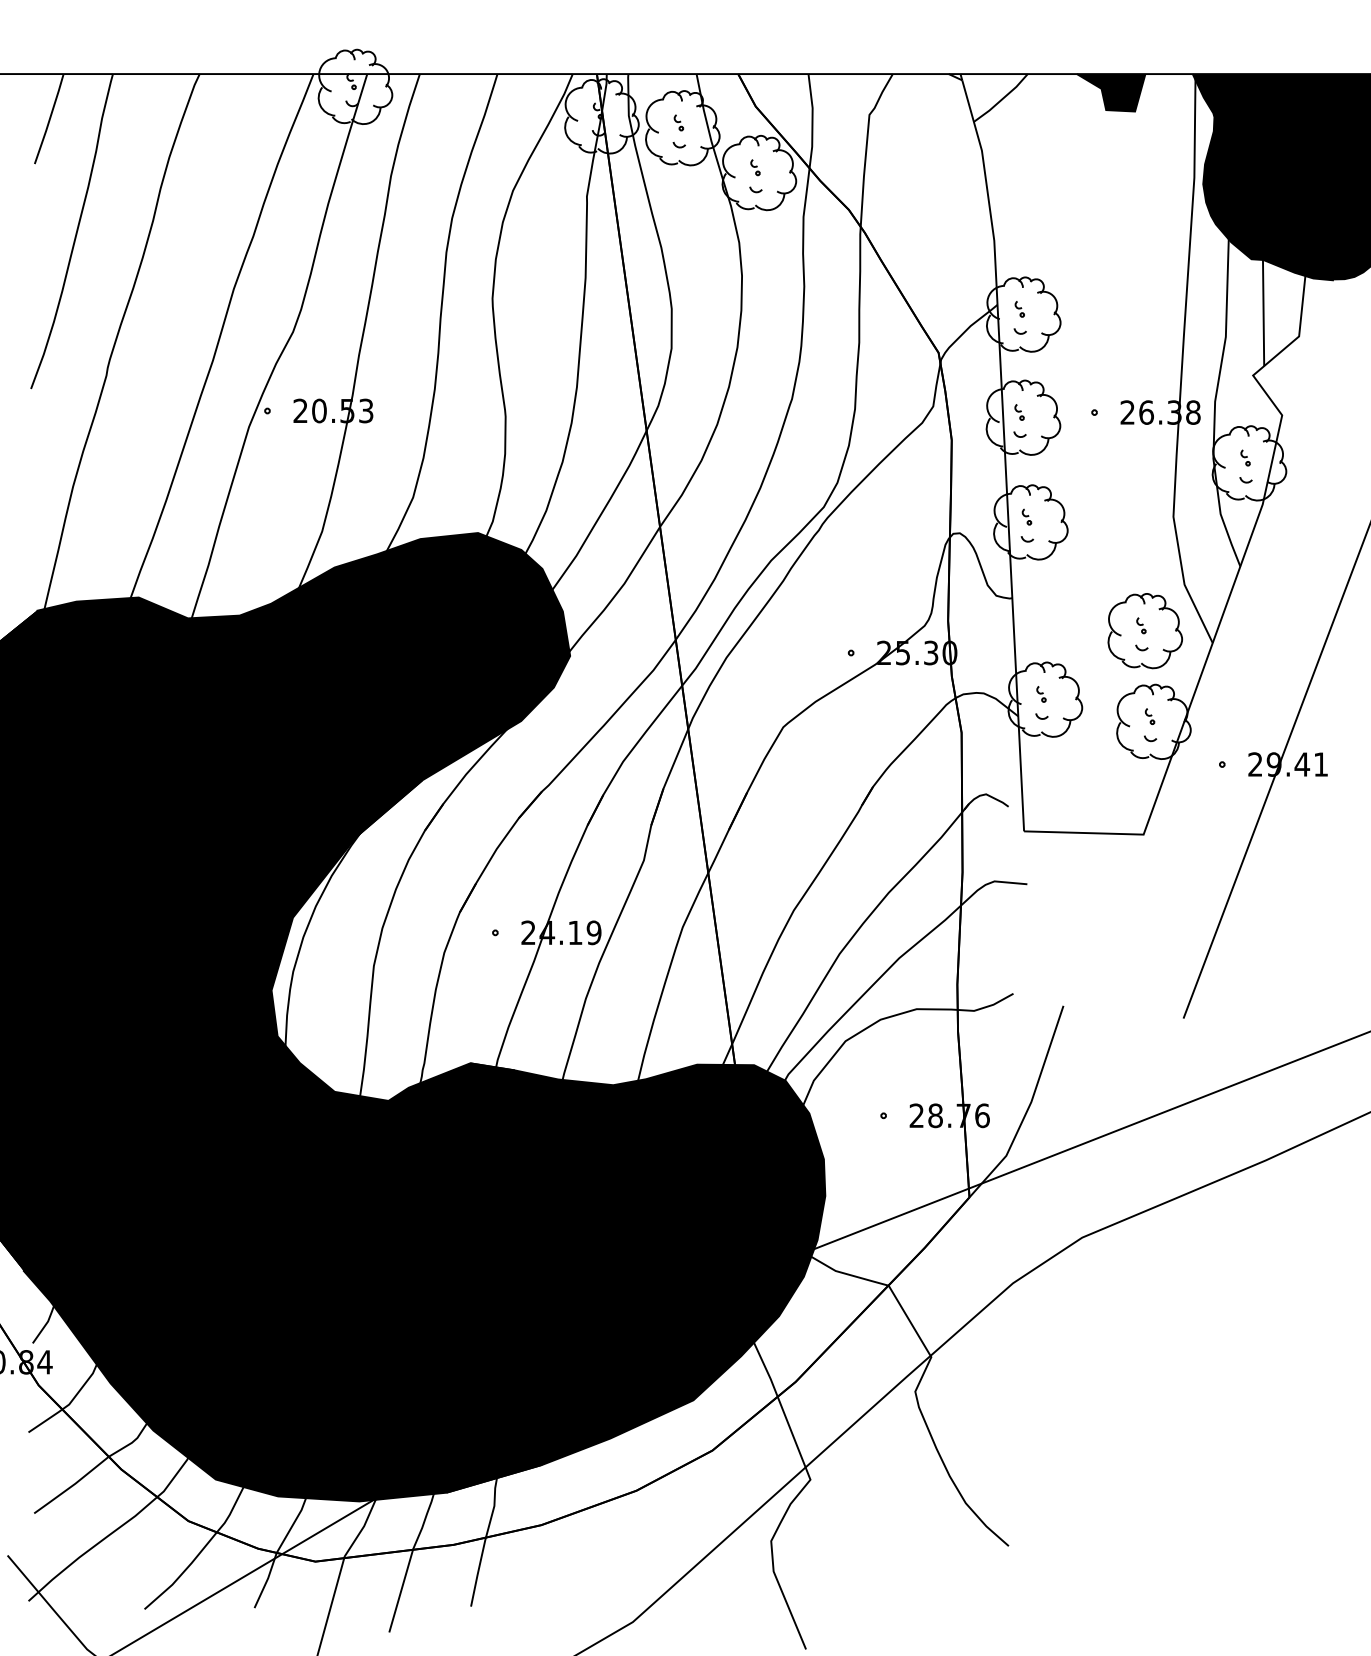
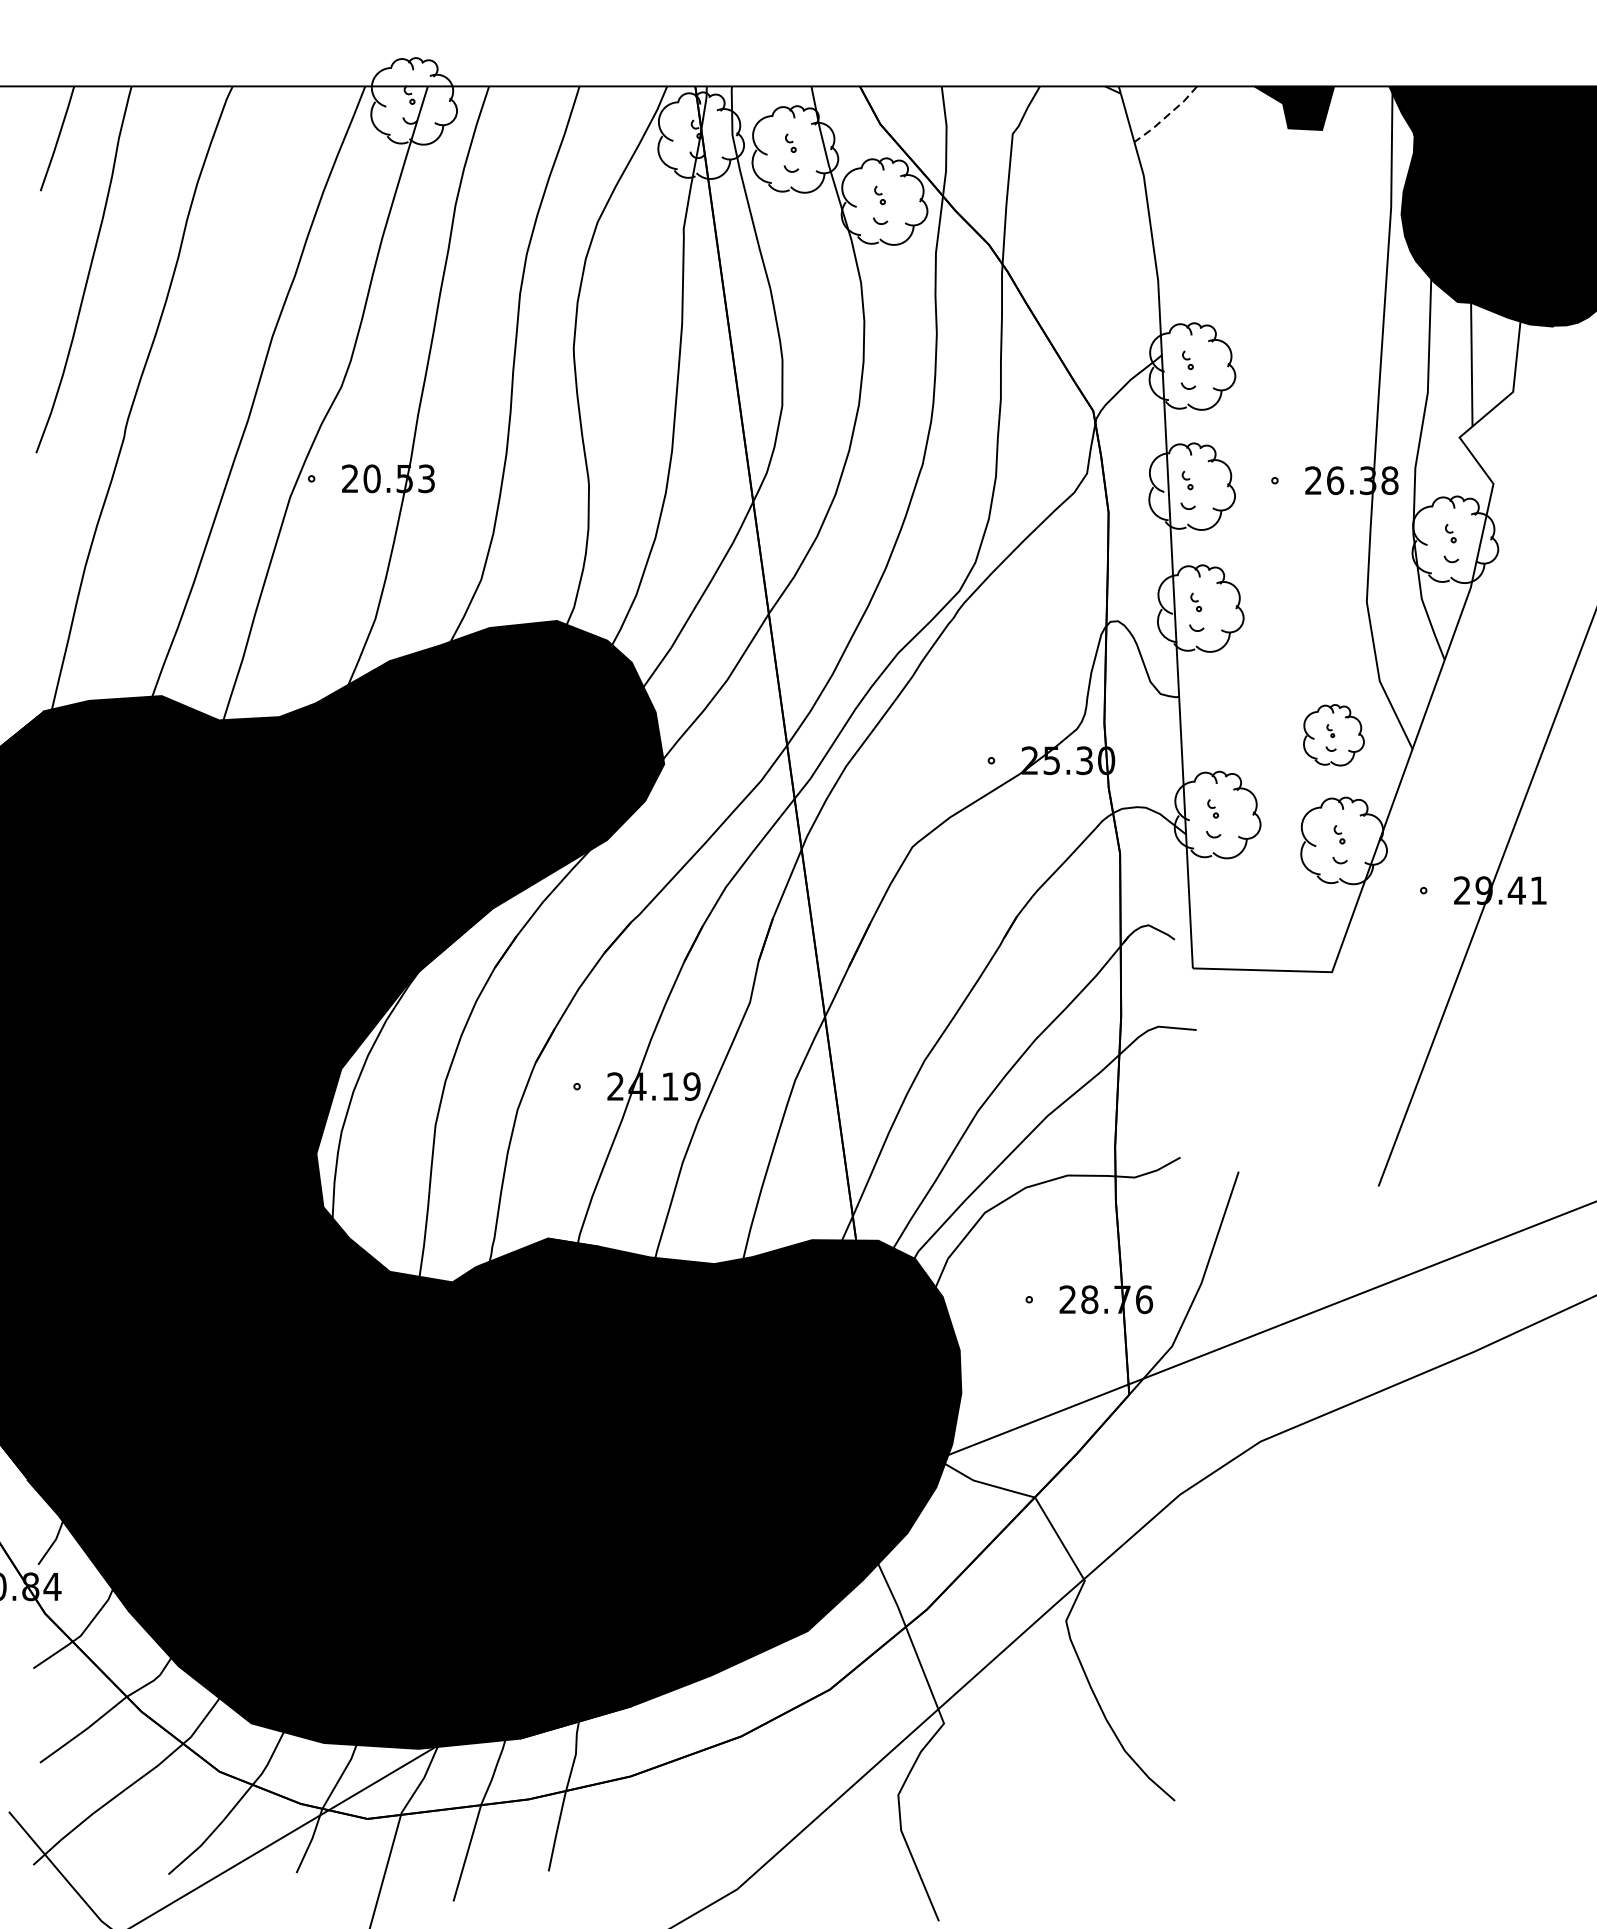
line: (1002, 99) -> (1167, 116), solid -> dashed
part: (1144, 631) -> (1333, 735), size x0.7

